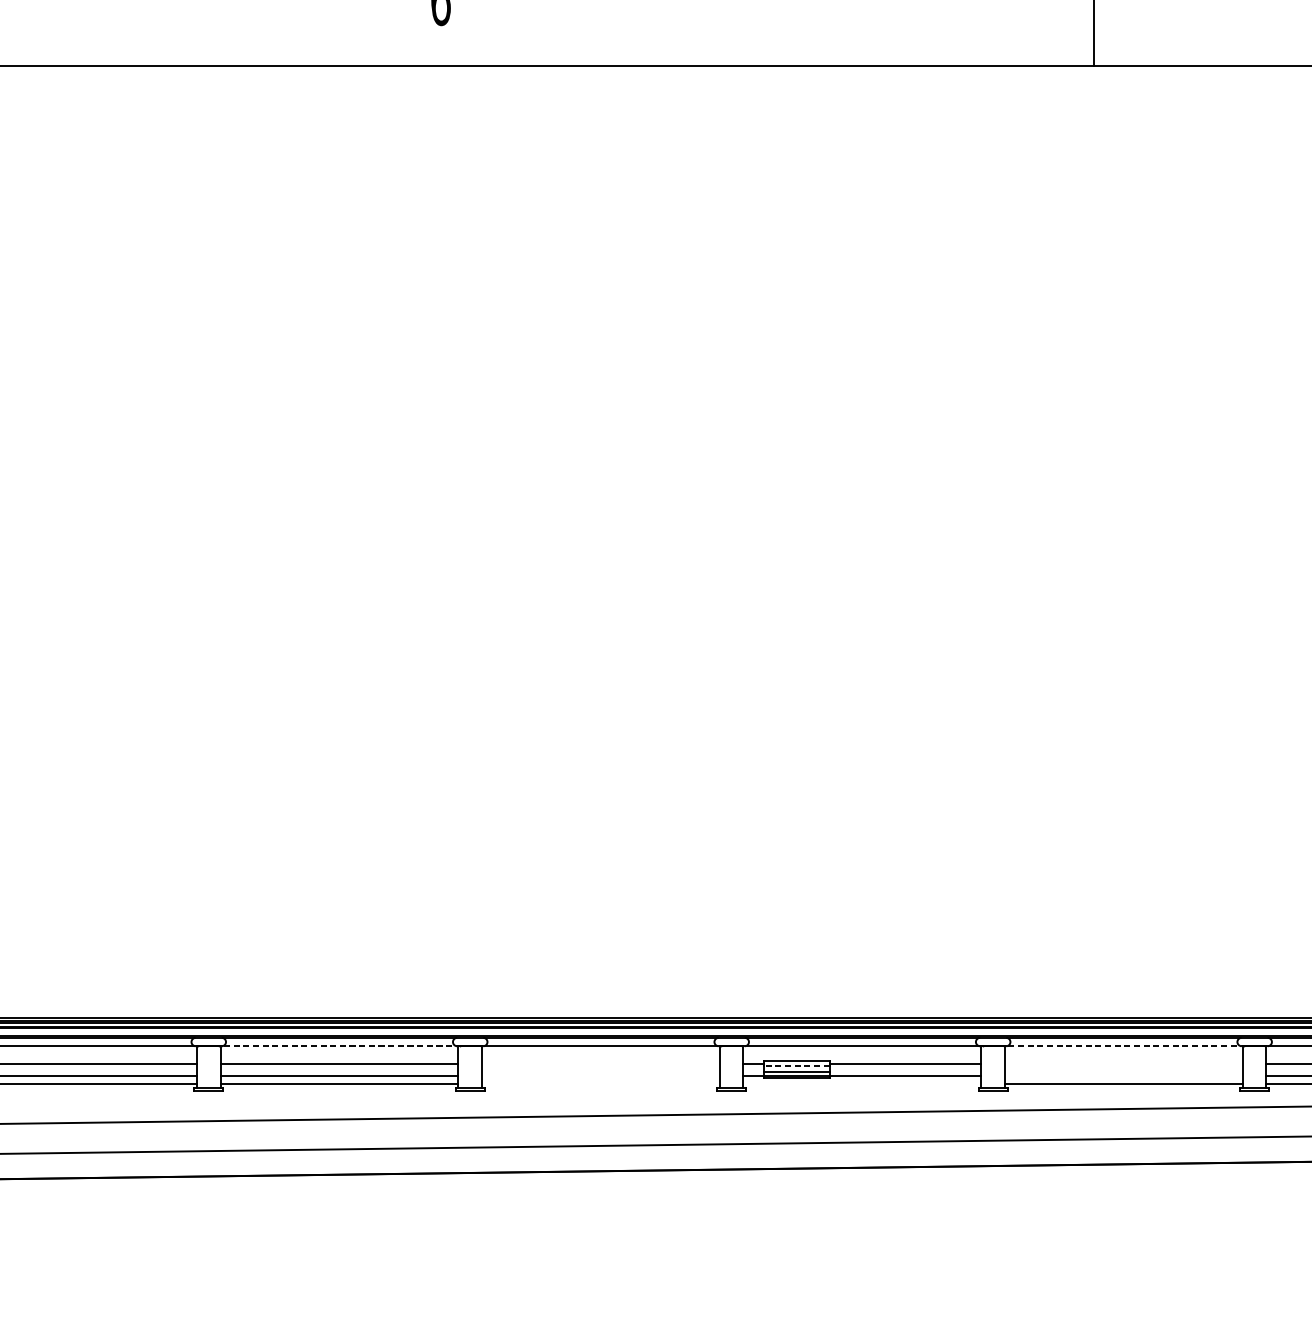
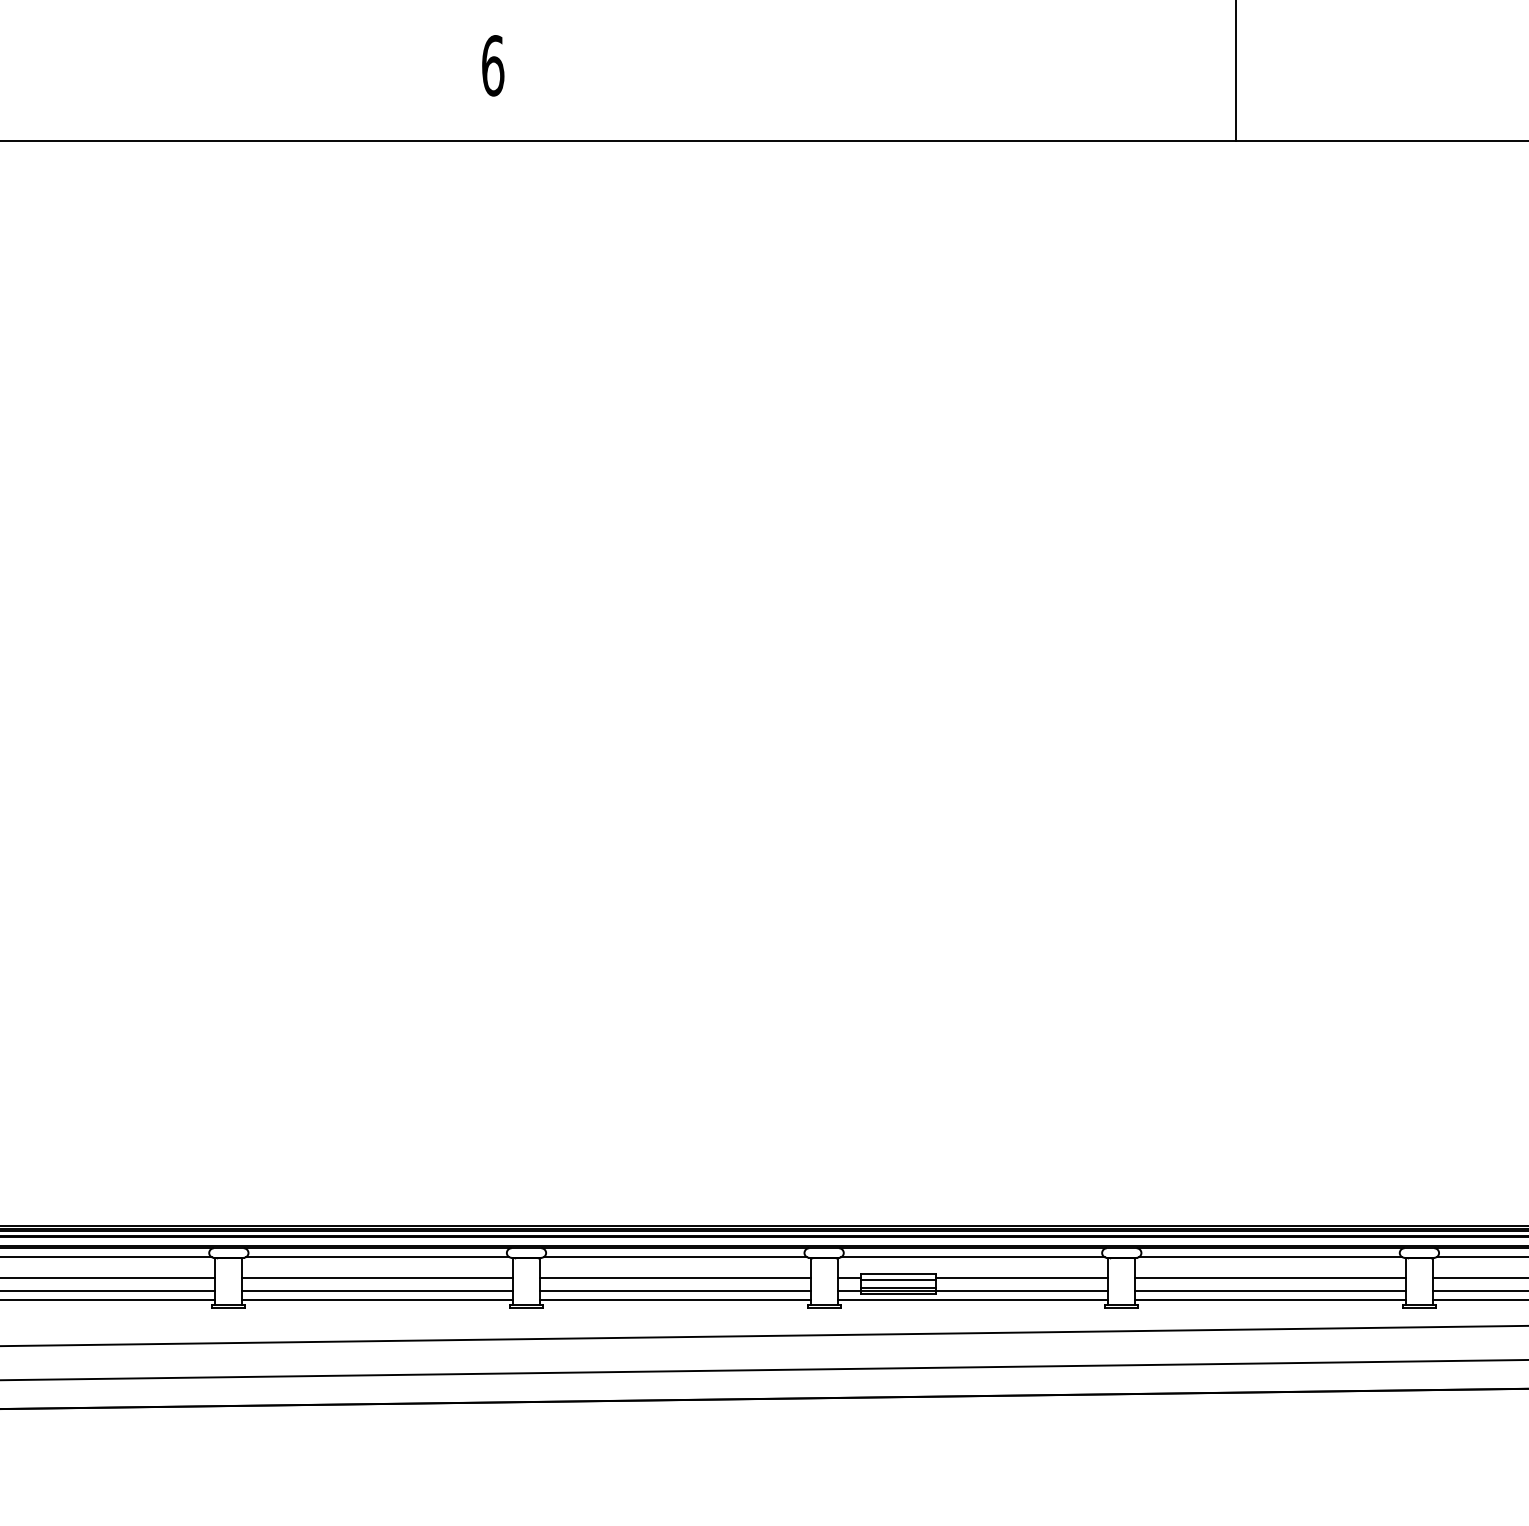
line: (339, 1045) -> (377, 1257), dashed -> solid
line: (1123, 1045) -> (1270, 1257), dashed -> solid
line: (600, 1064) -> (674, 1278), added
line: (1123, 1064) -> (1270, 1278), added
line: (797, 1066) -> (898, 1280), dashed -> solid
line: (600, 1075) -> (674, 1291), added
line: (1123, 1075) -> (1270, 1291), added
line: (600, 1083) -> (674, 1300), added
line: (862, 1083) -> (972, 1300), added

